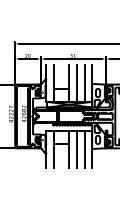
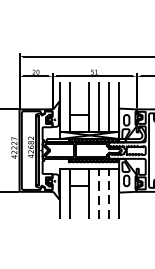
line: (80, 131) -> (104, 170), solid -> dashed

